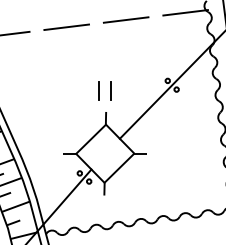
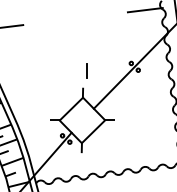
line: (125, 19) -> (98, 15), removed
line: (66, 27) -> (52, 21), removed
line: (98, 90) -> (77, 70), removed

